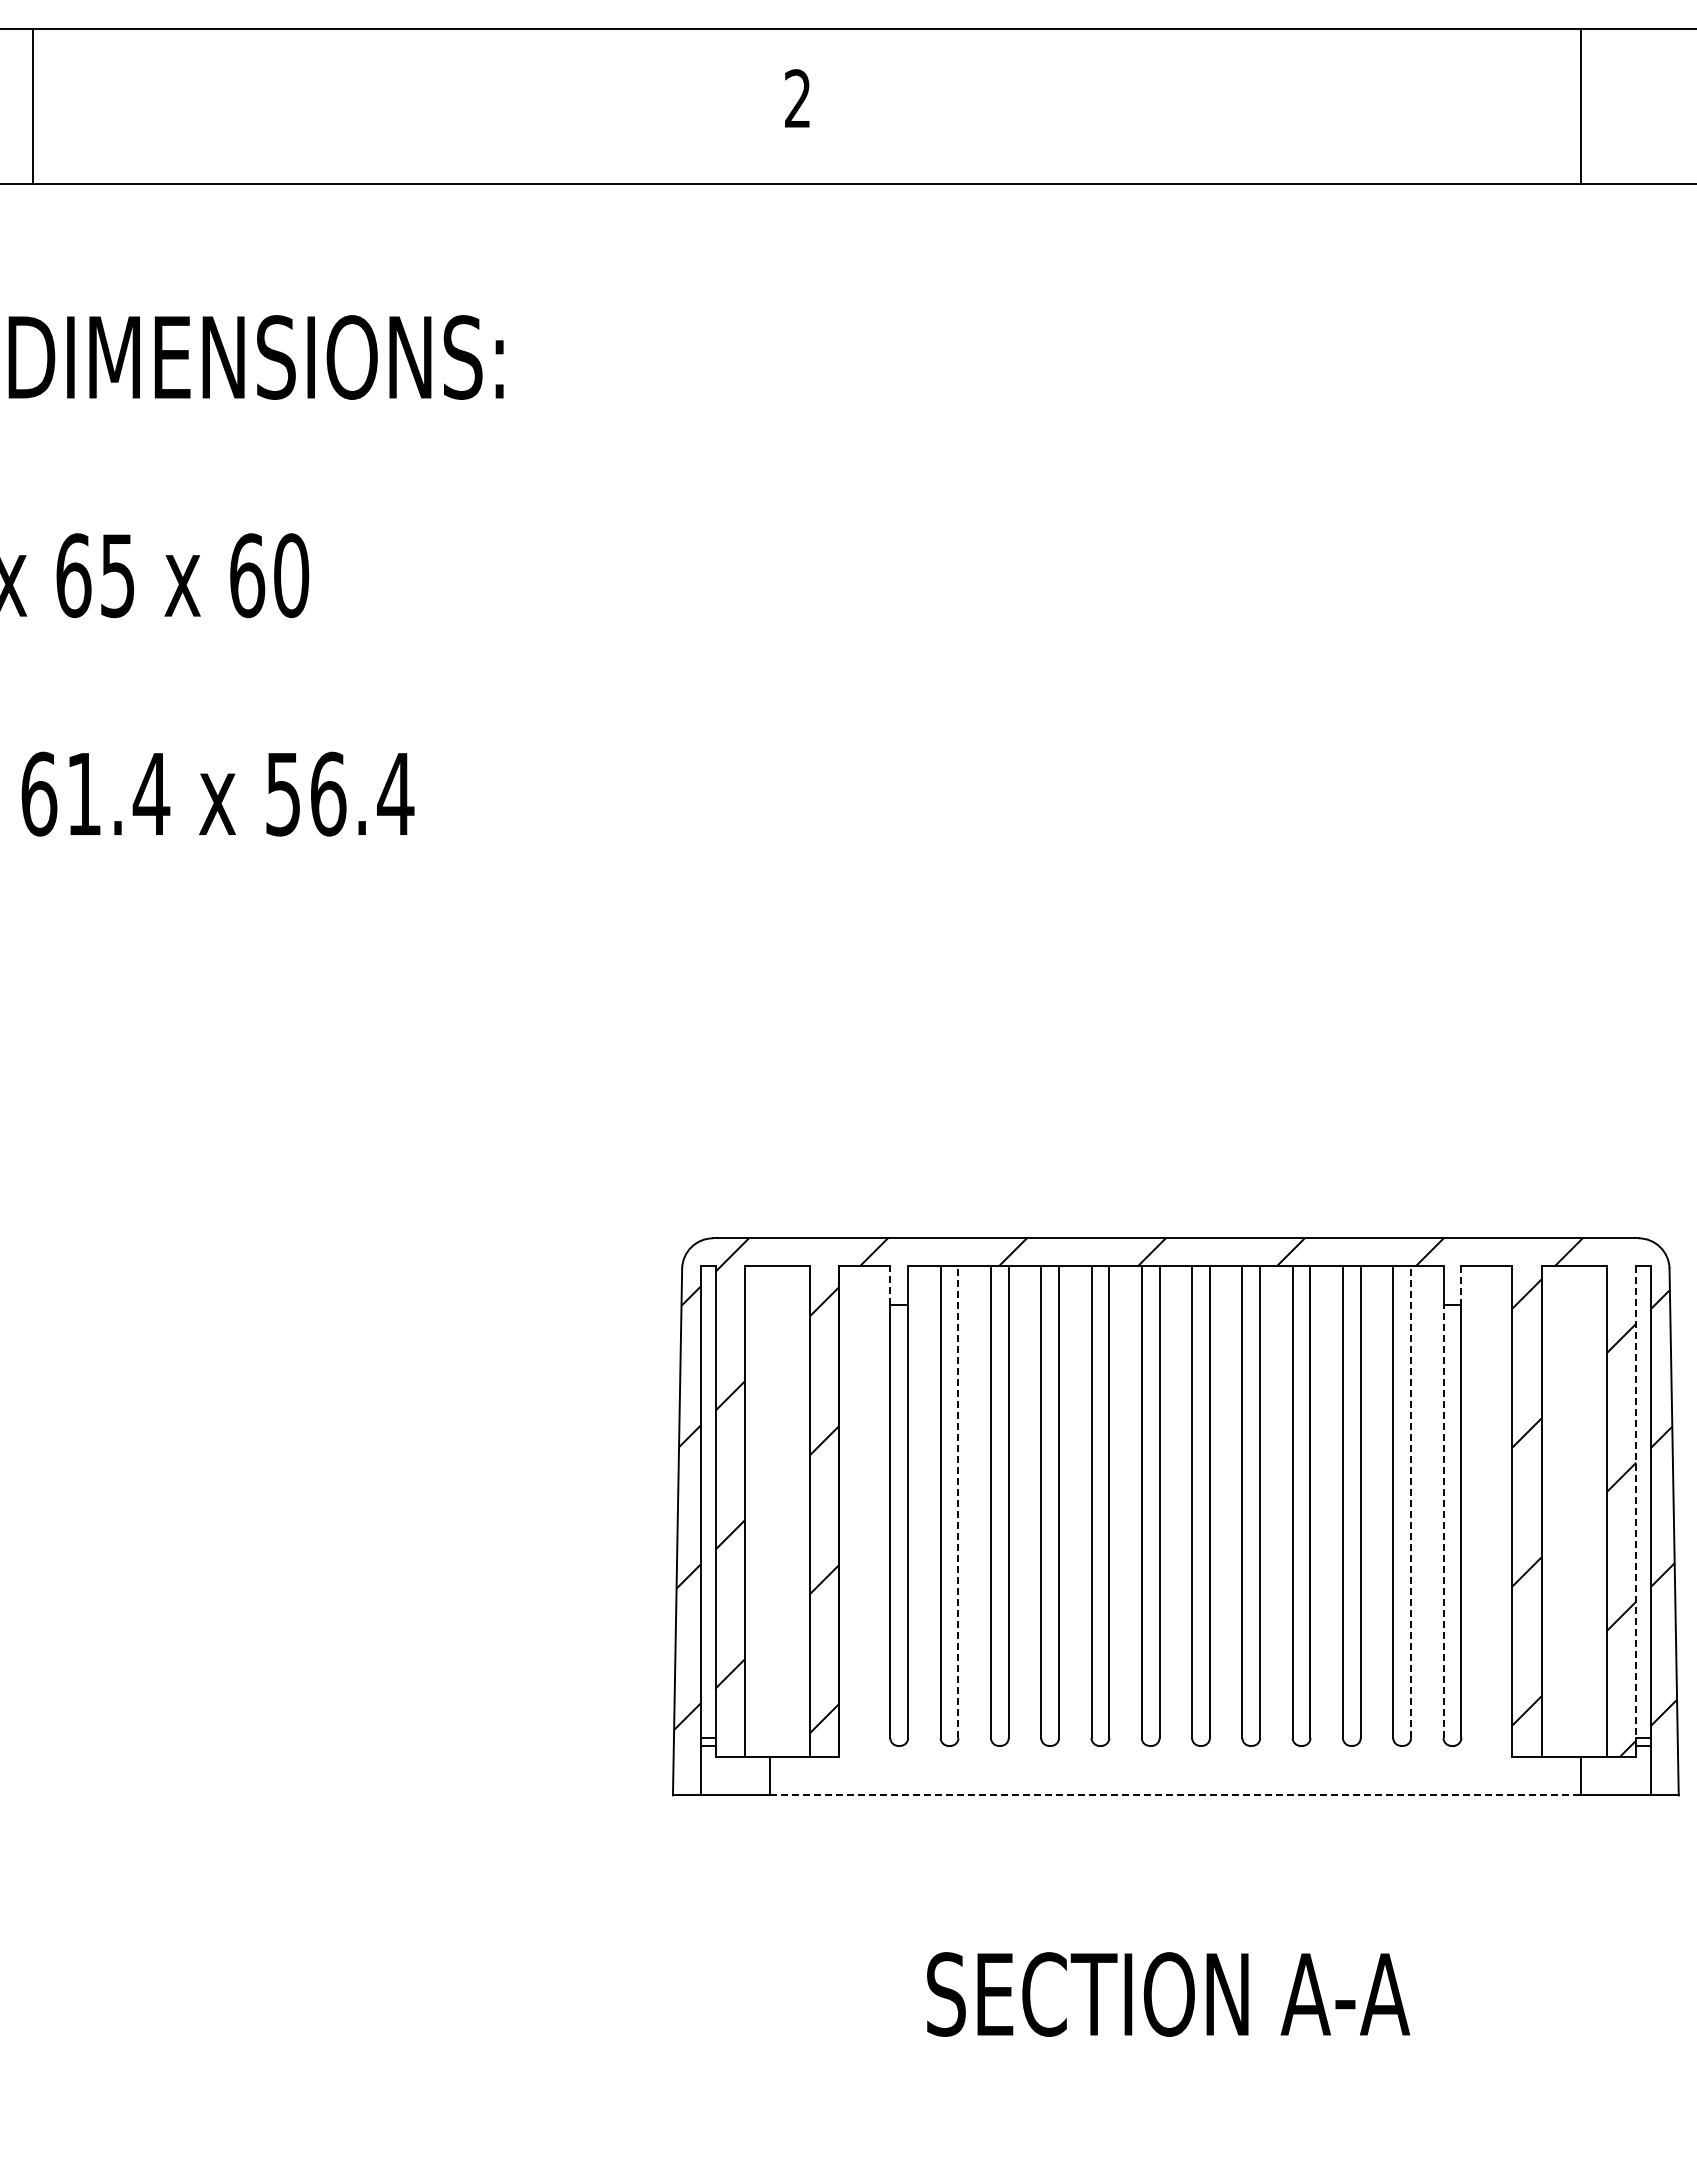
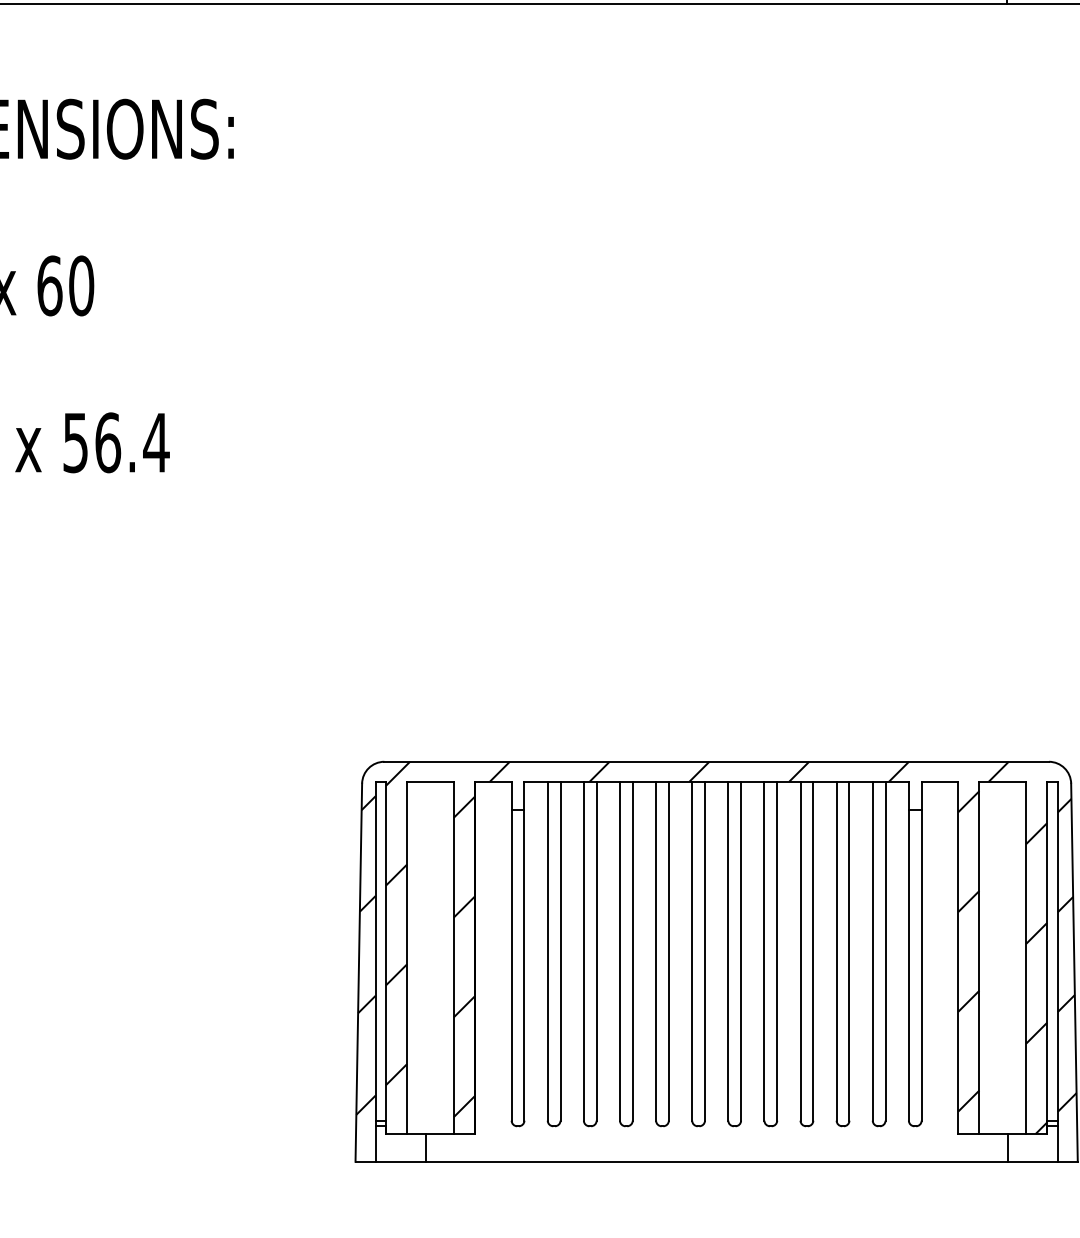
line: (890, 1285) -> (511, 795), dashed -> solid
line: (1461, 1286) -> (921, 796), dashed -> solid
line: (958, 1502) -> (560, 951), dashed -> solid
line: (1411, 1502) -> (885, 951), dashed -> solid
line: (1636, 1510) -> (1047, 957), dashed -> solid
line: (1443, 1521) -> (908, 965), dashed -> solid
line: (1176, 1795) -> (717, 1161), dashed -> solid

